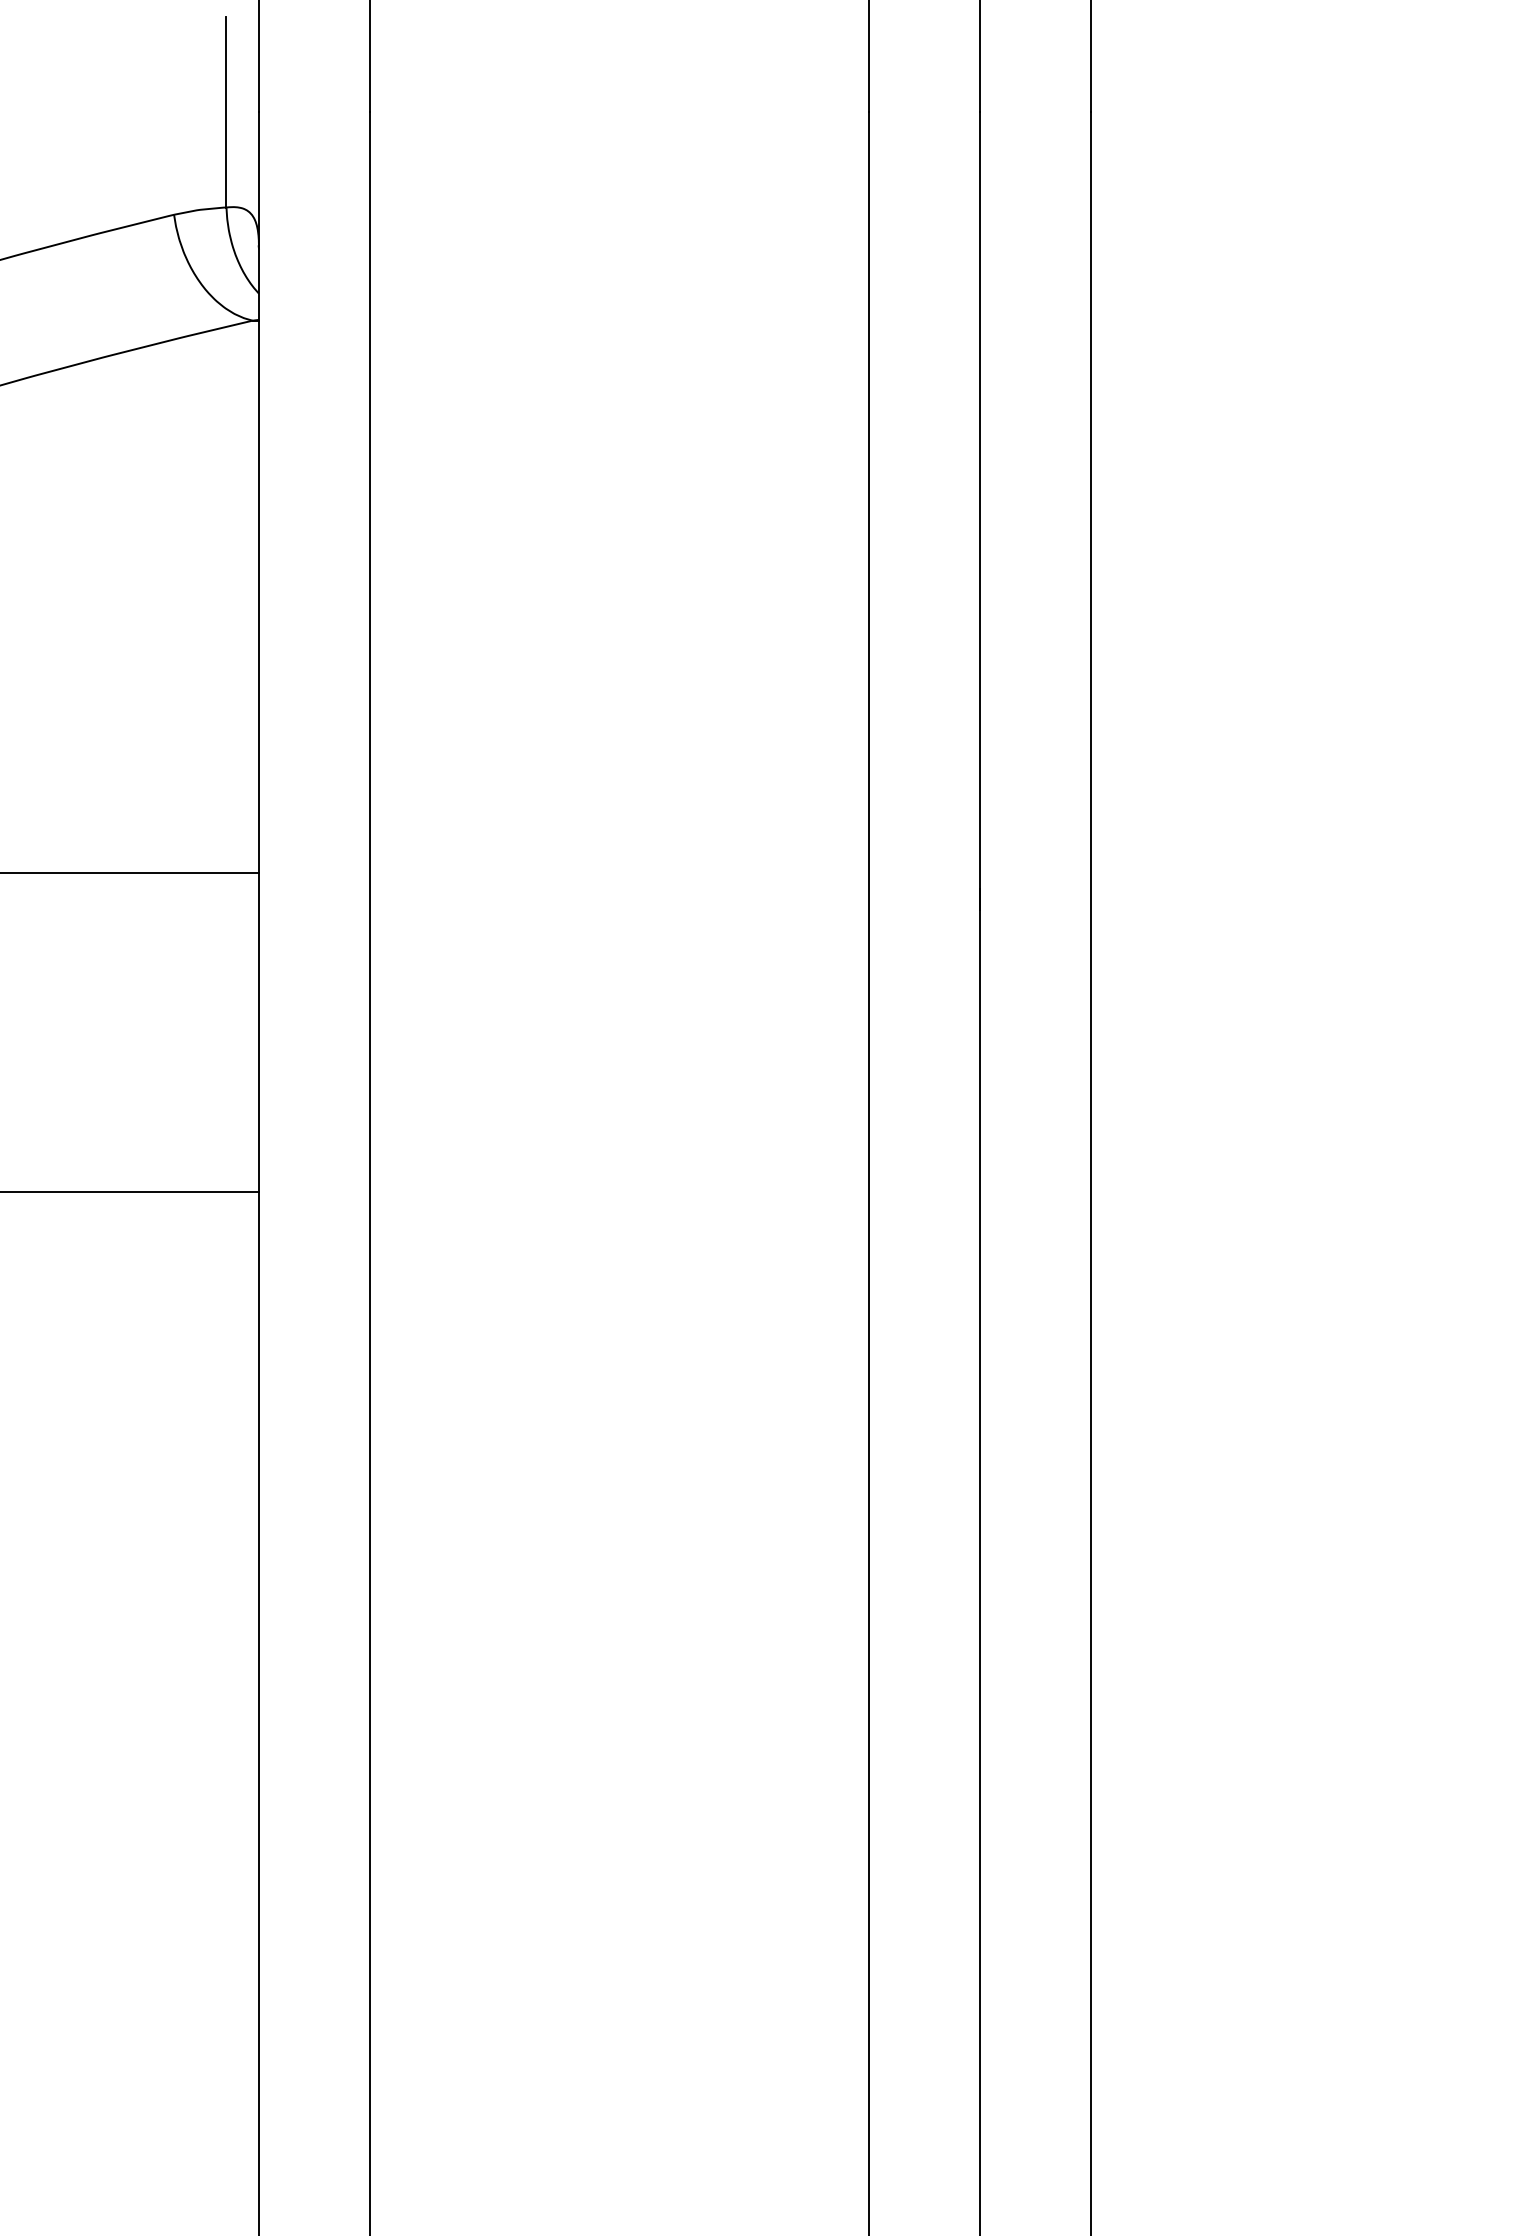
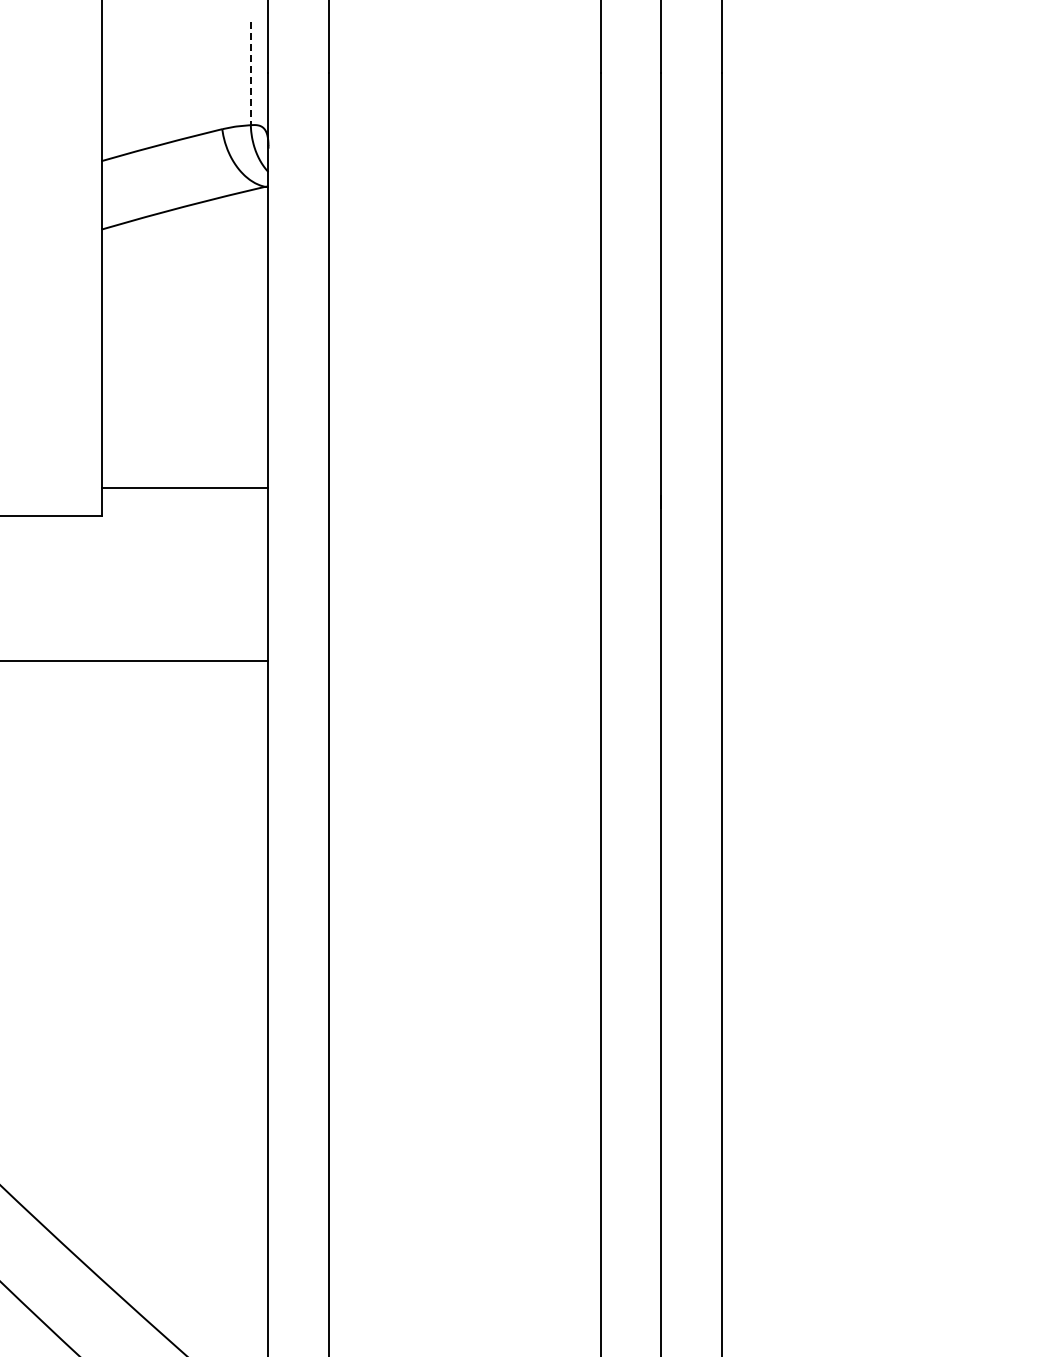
line: (225, 112) -> (250, 73), solid -> dashed

